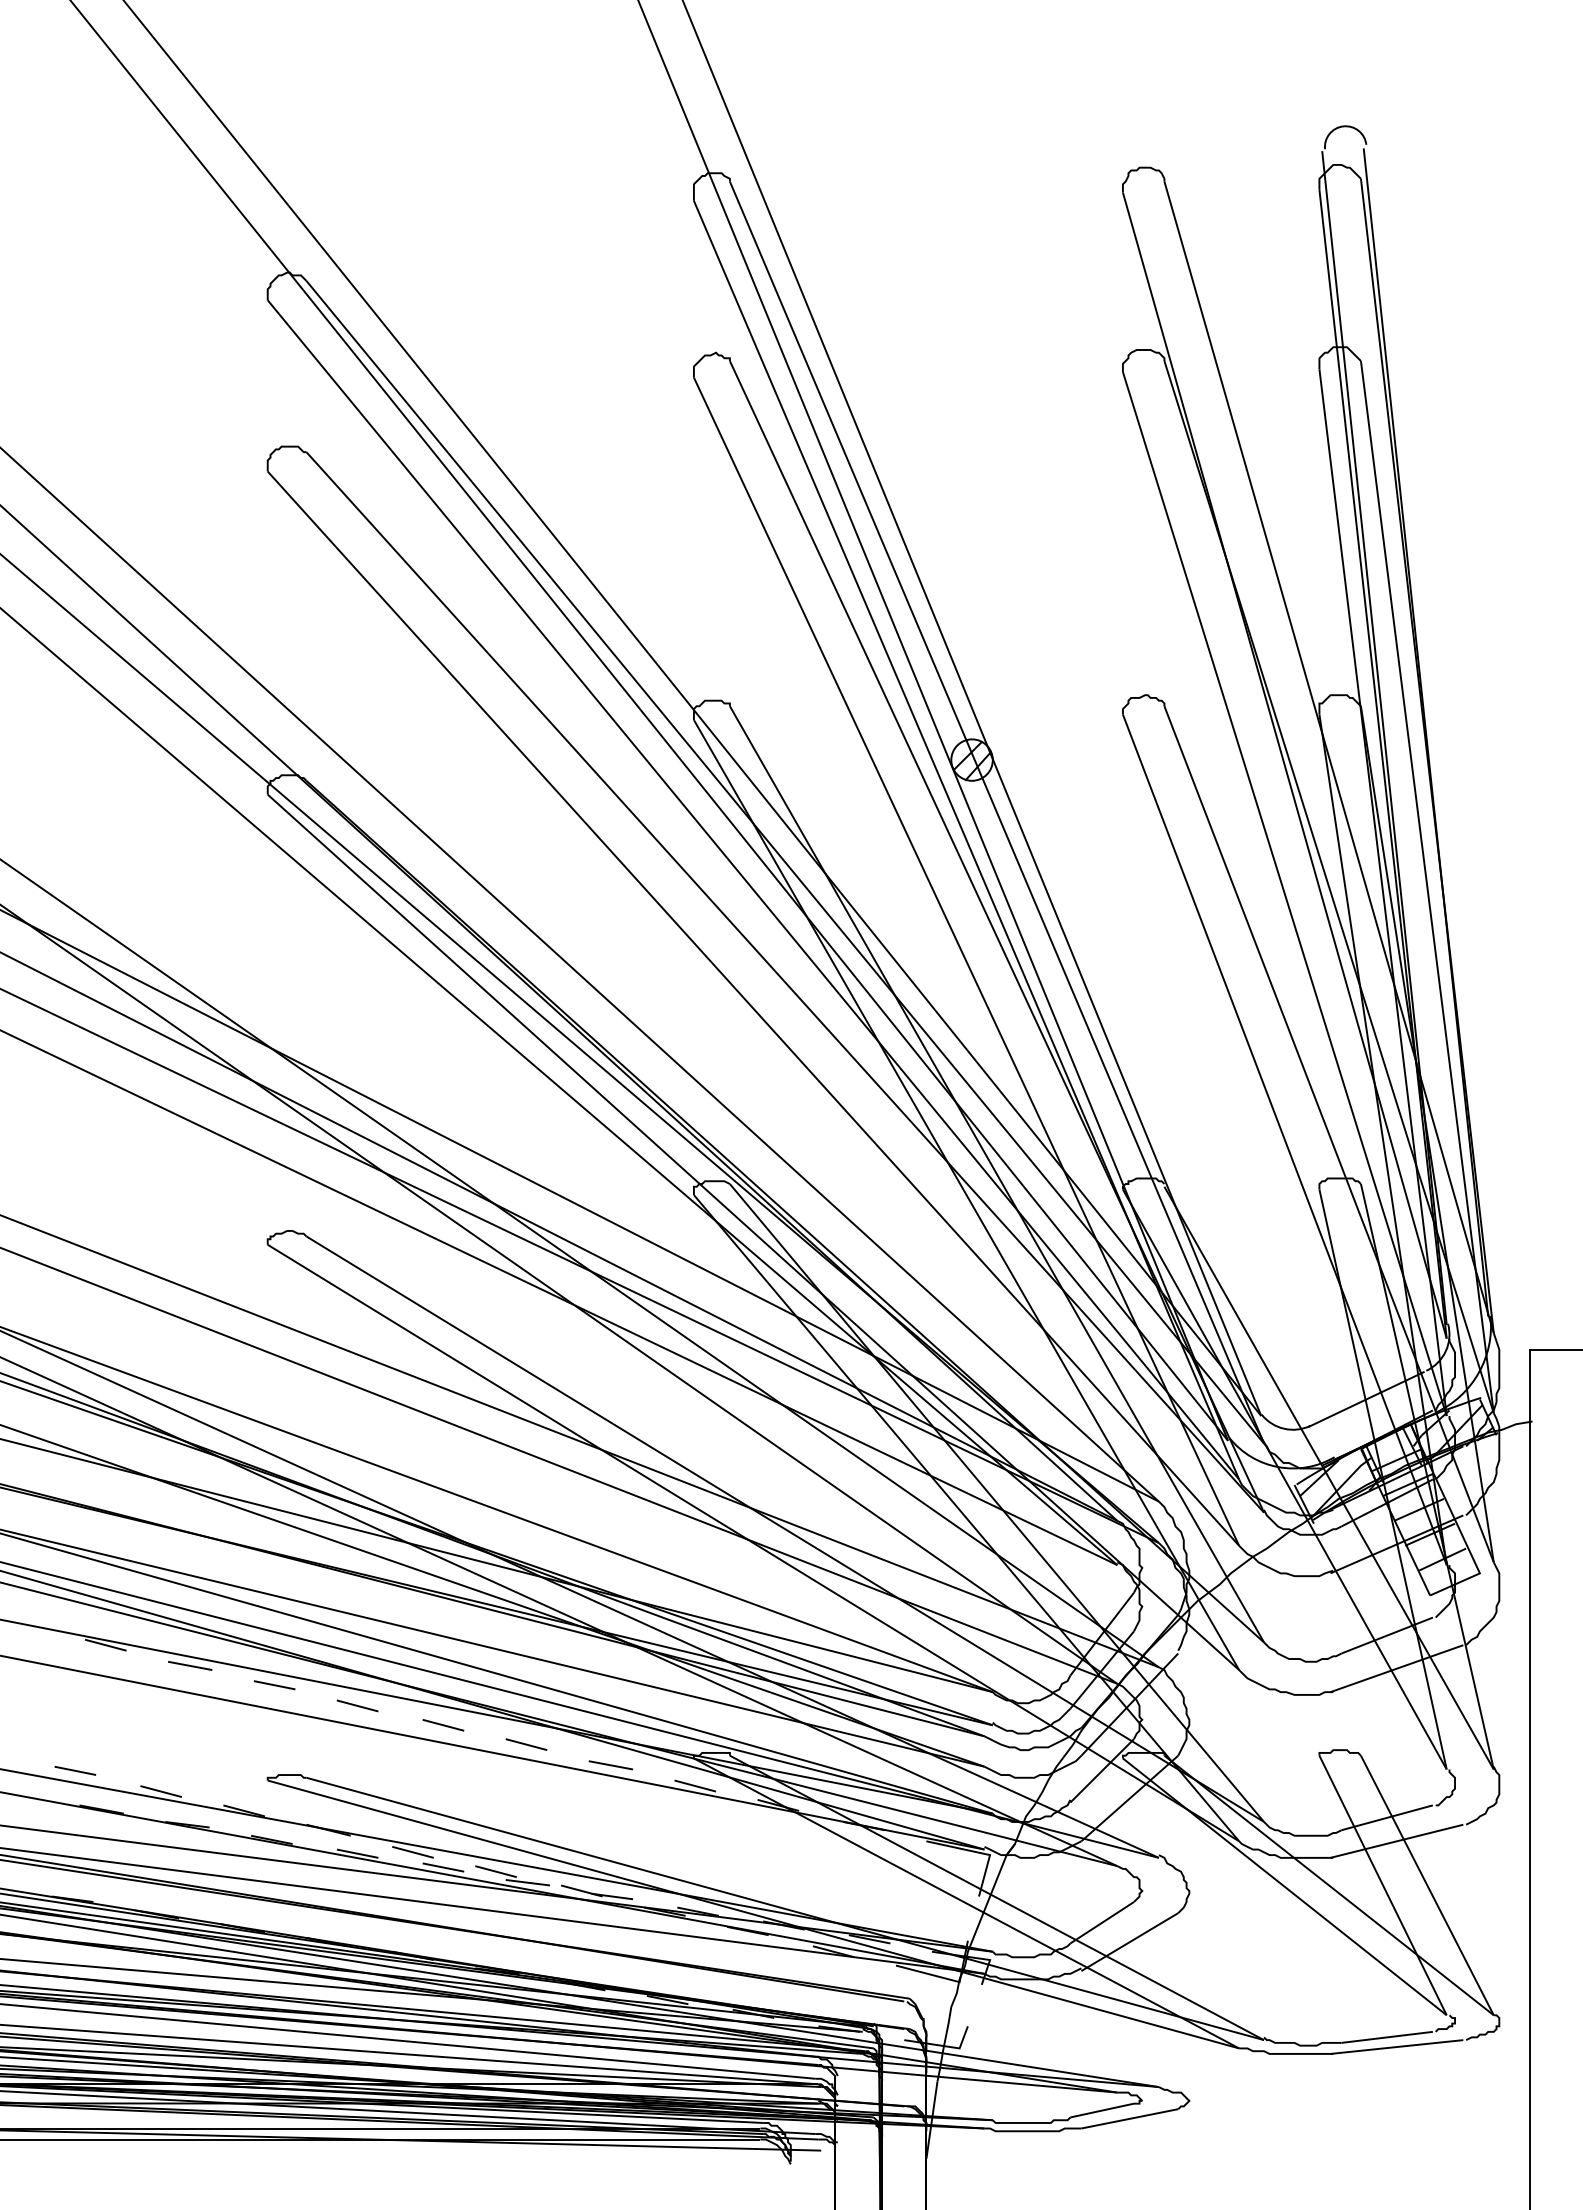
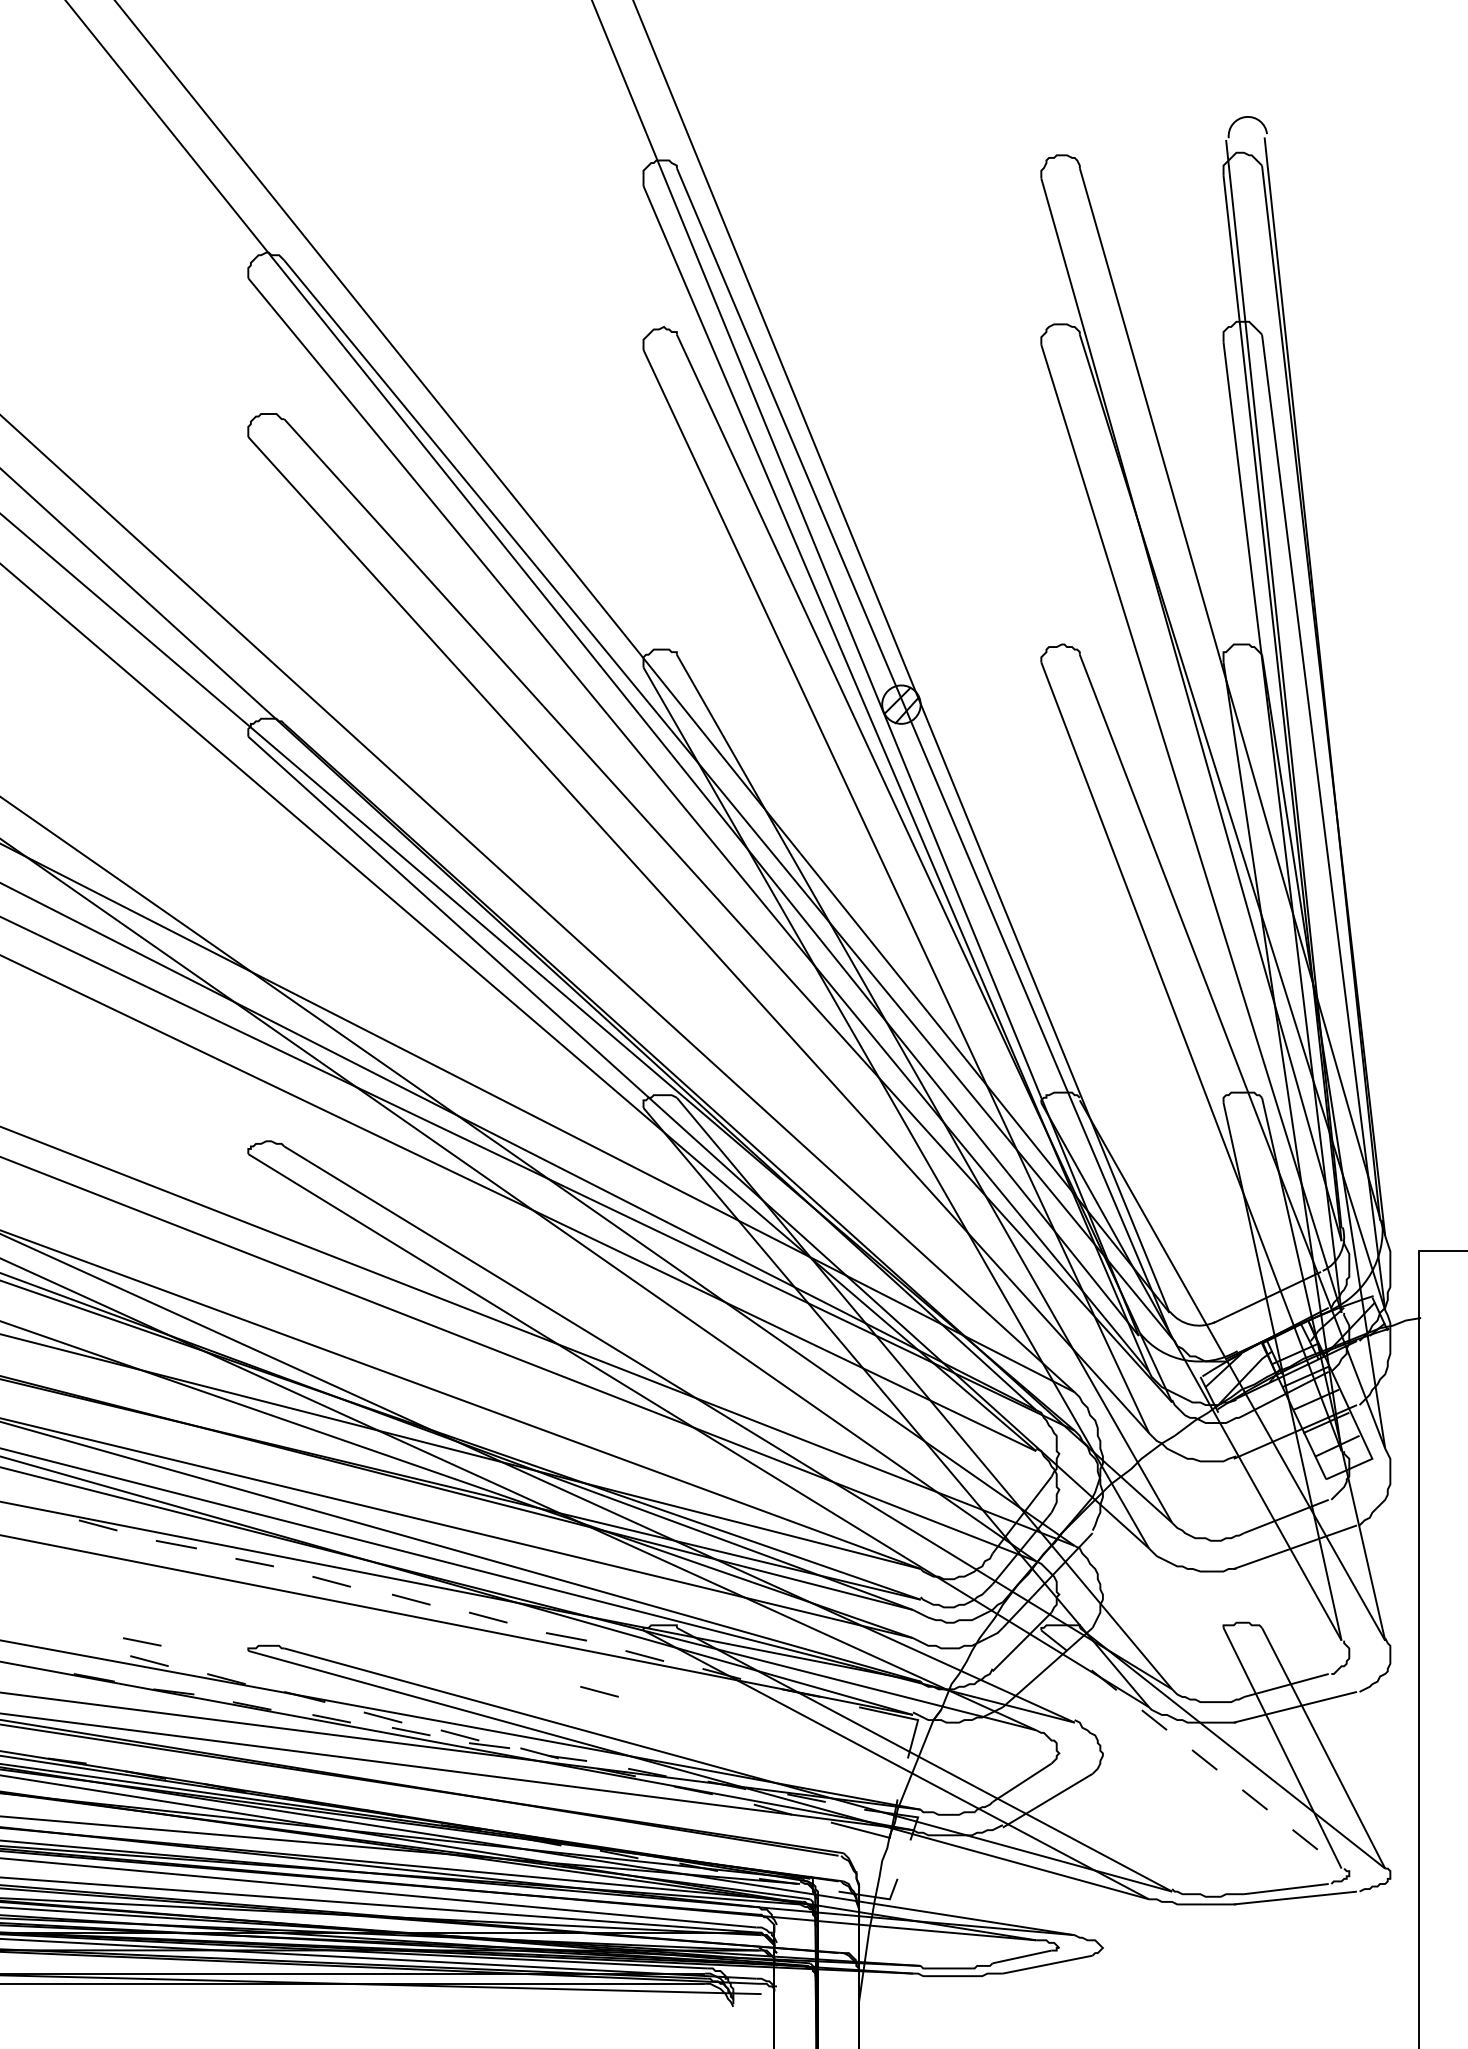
line: (75, 1770) -> (142, 1641), moved
line: (646, 1824) -> (599, 1691), added
line: (1284, 1886) -> (1191, 1749), solid -> dashed

